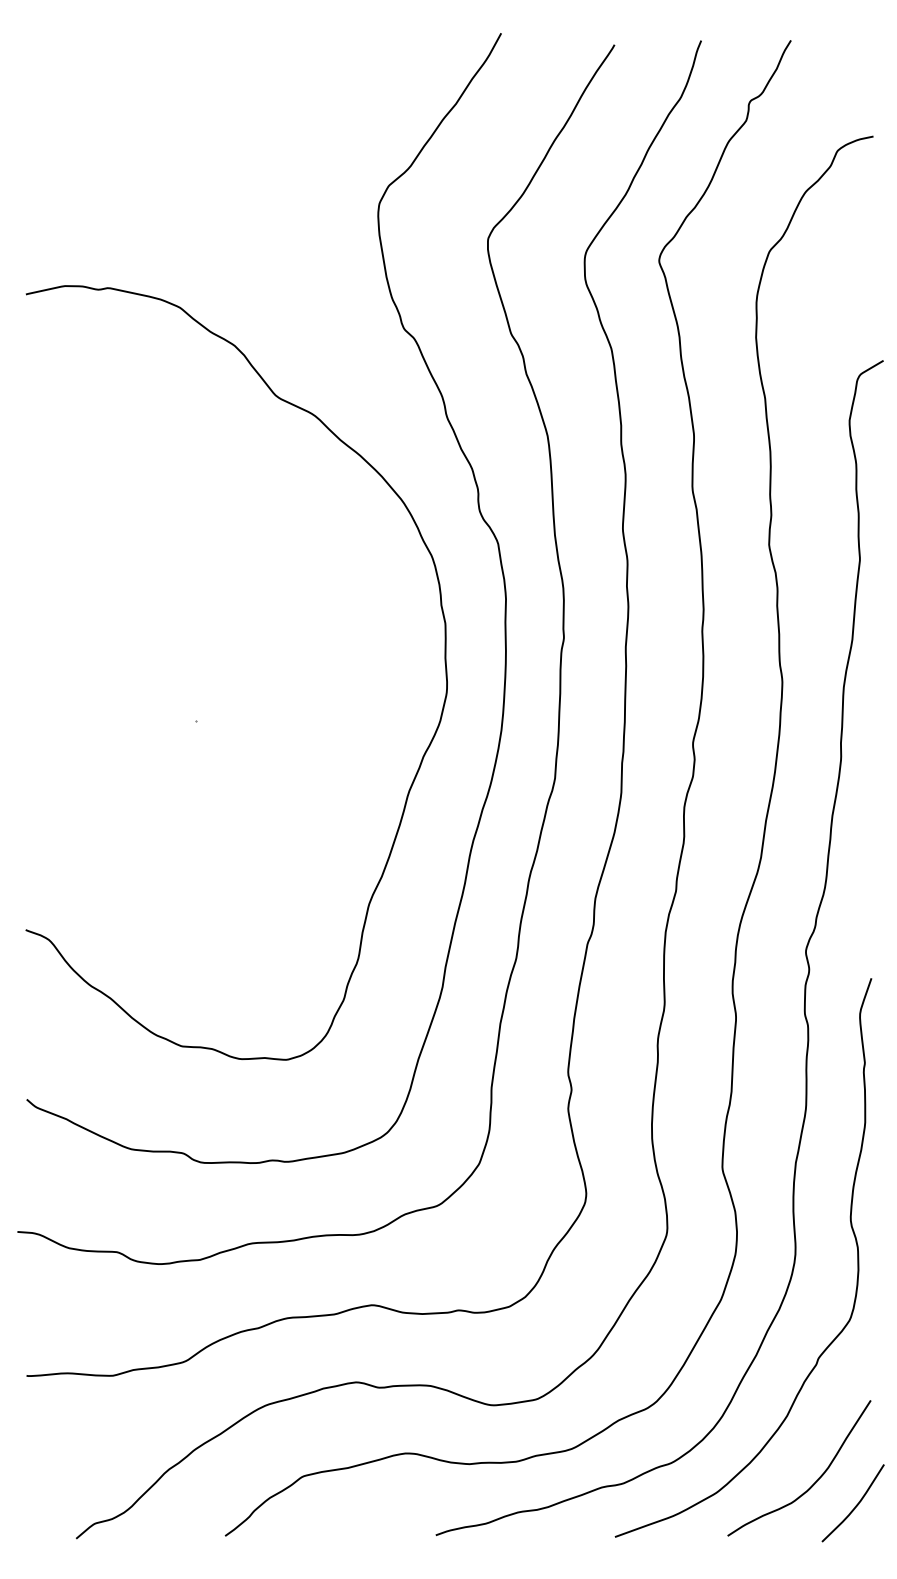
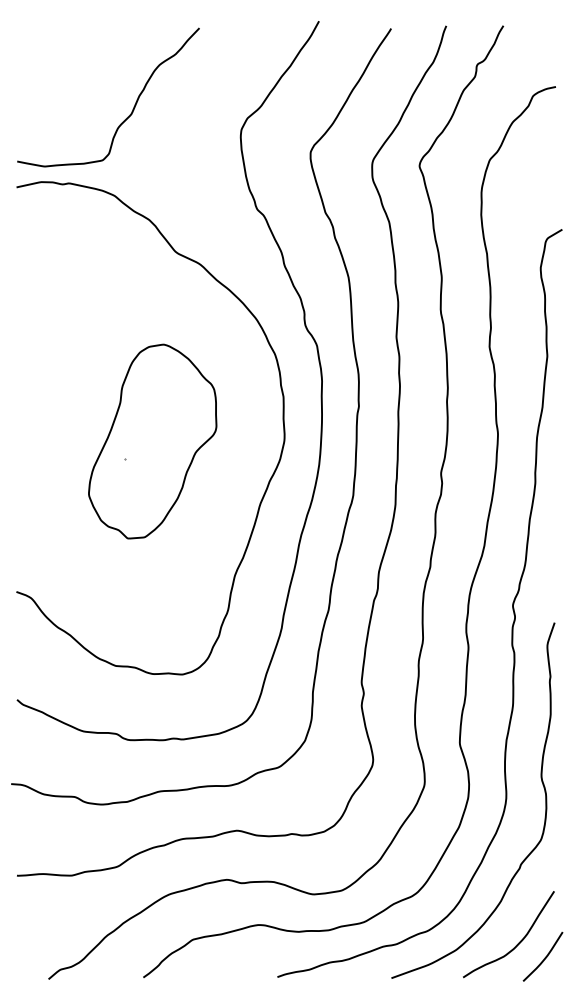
curve: (209, 167) -> (133, 106), added
part: (239, 693) -> (152, 441), added

